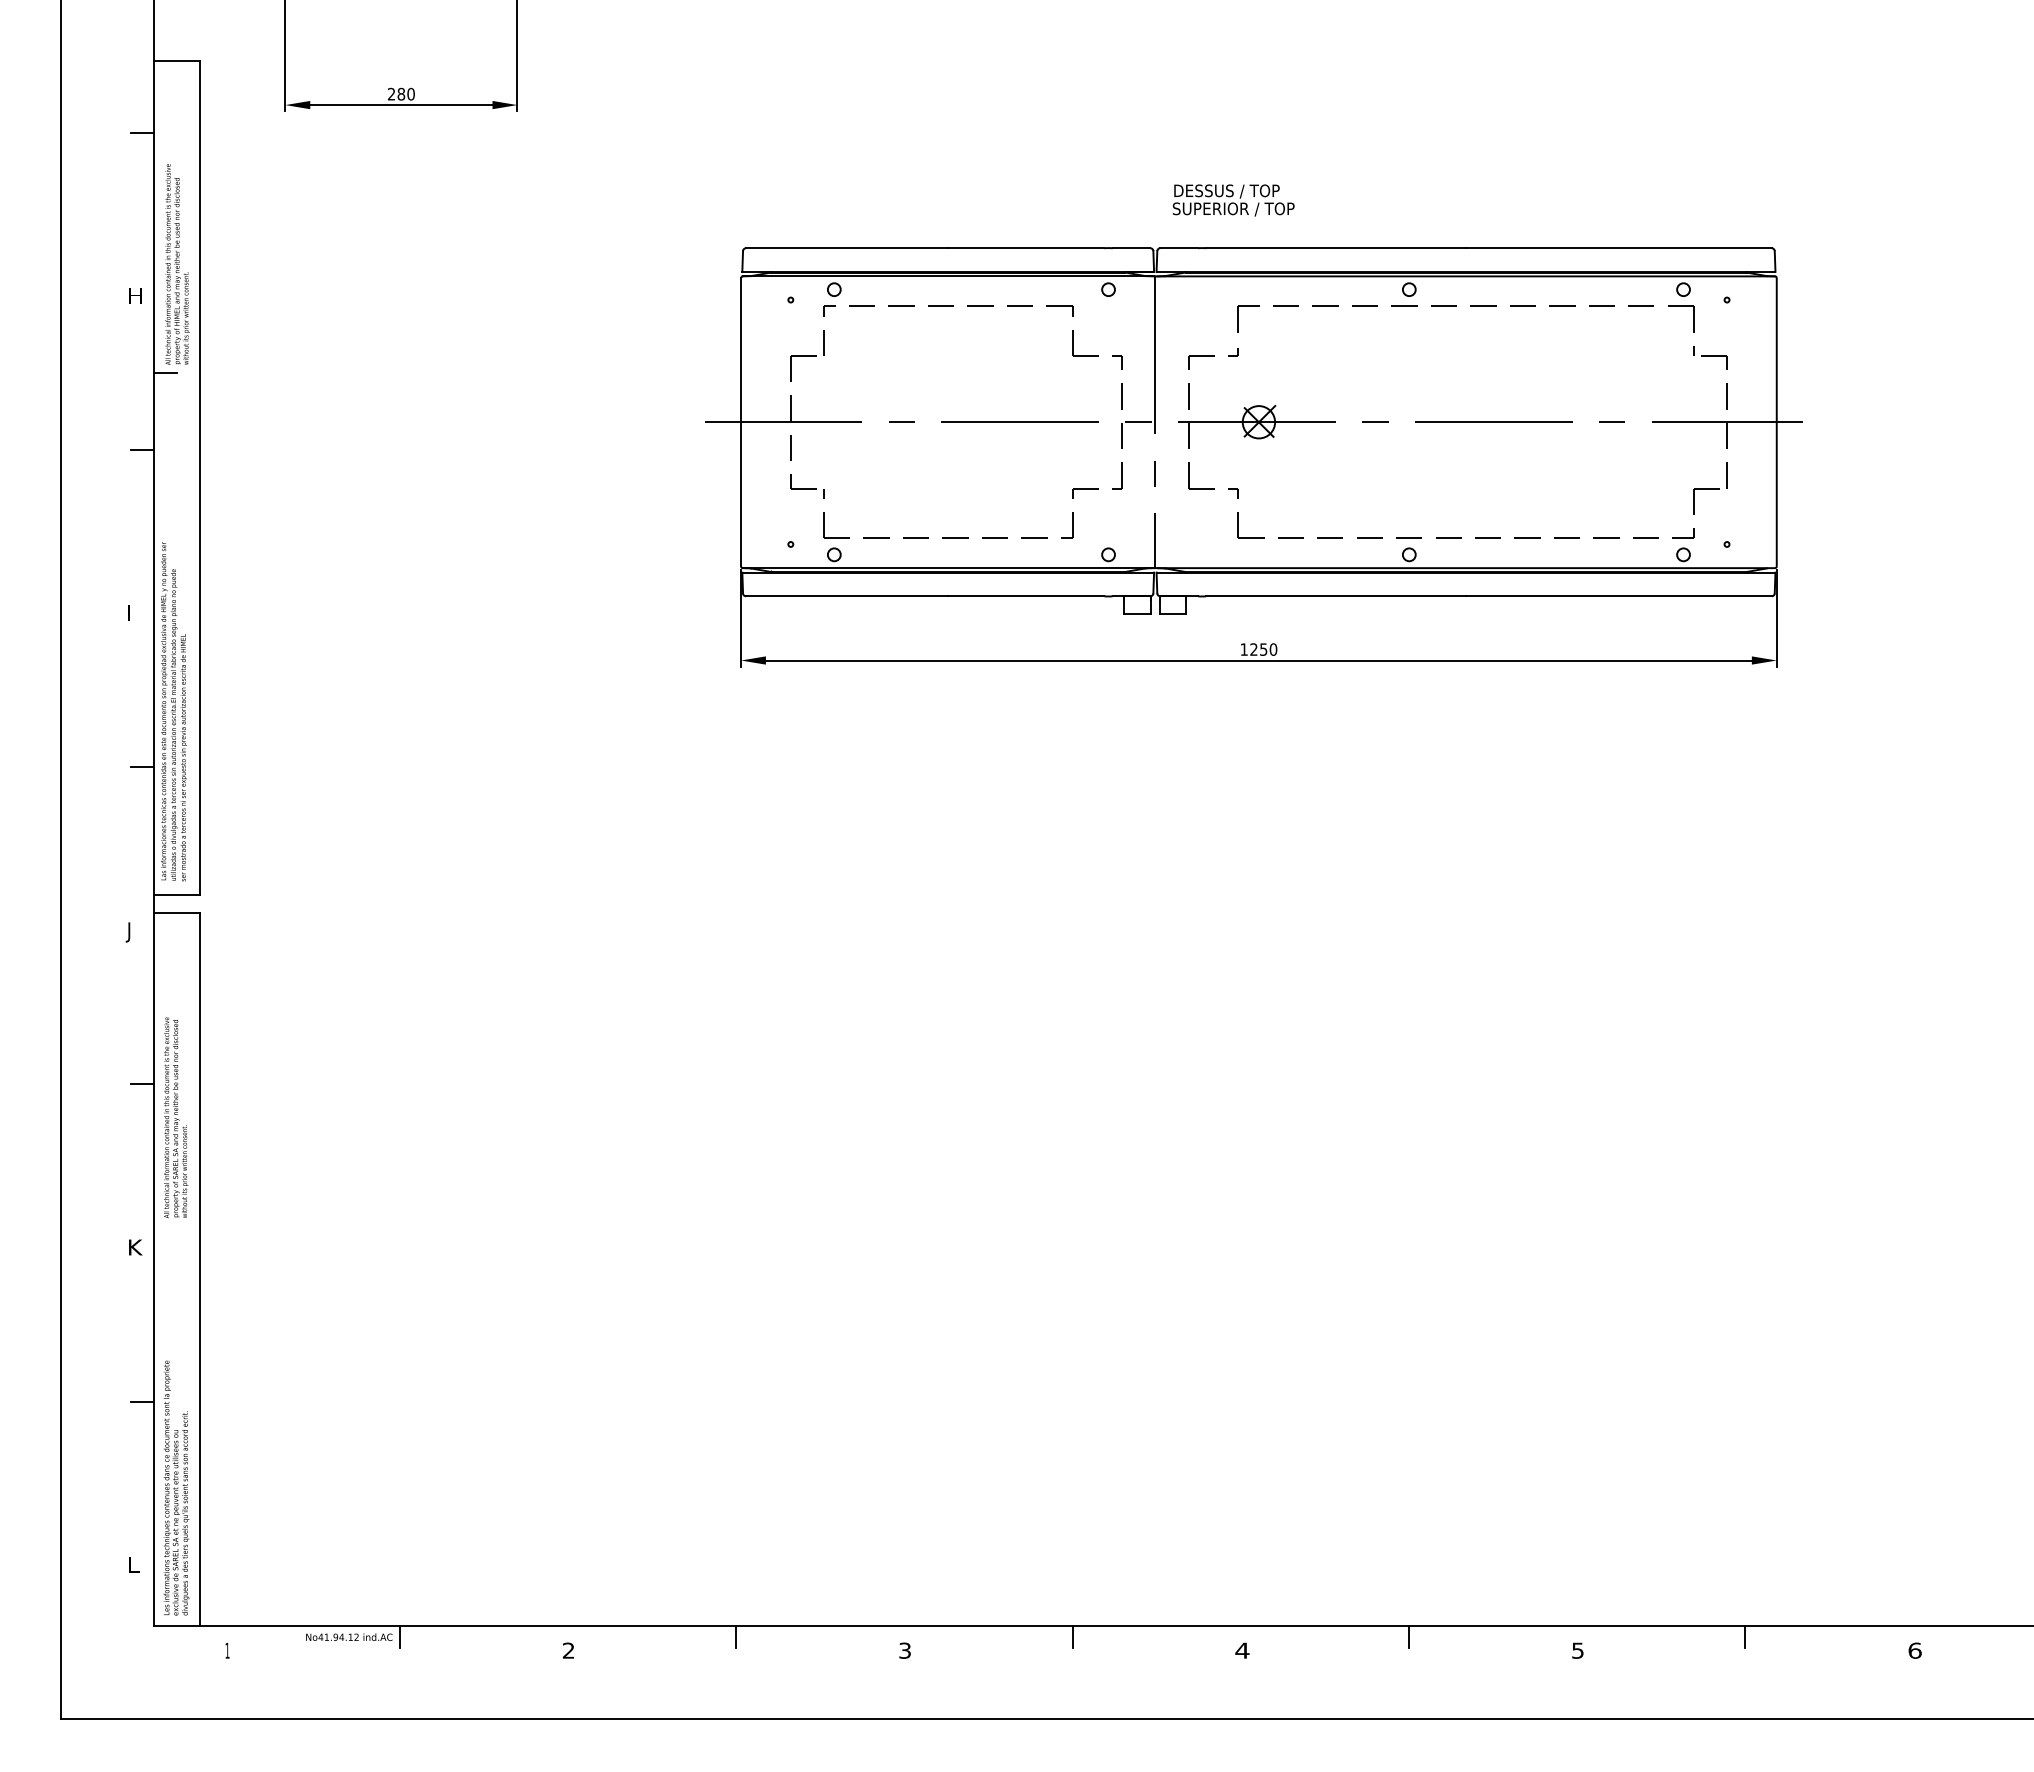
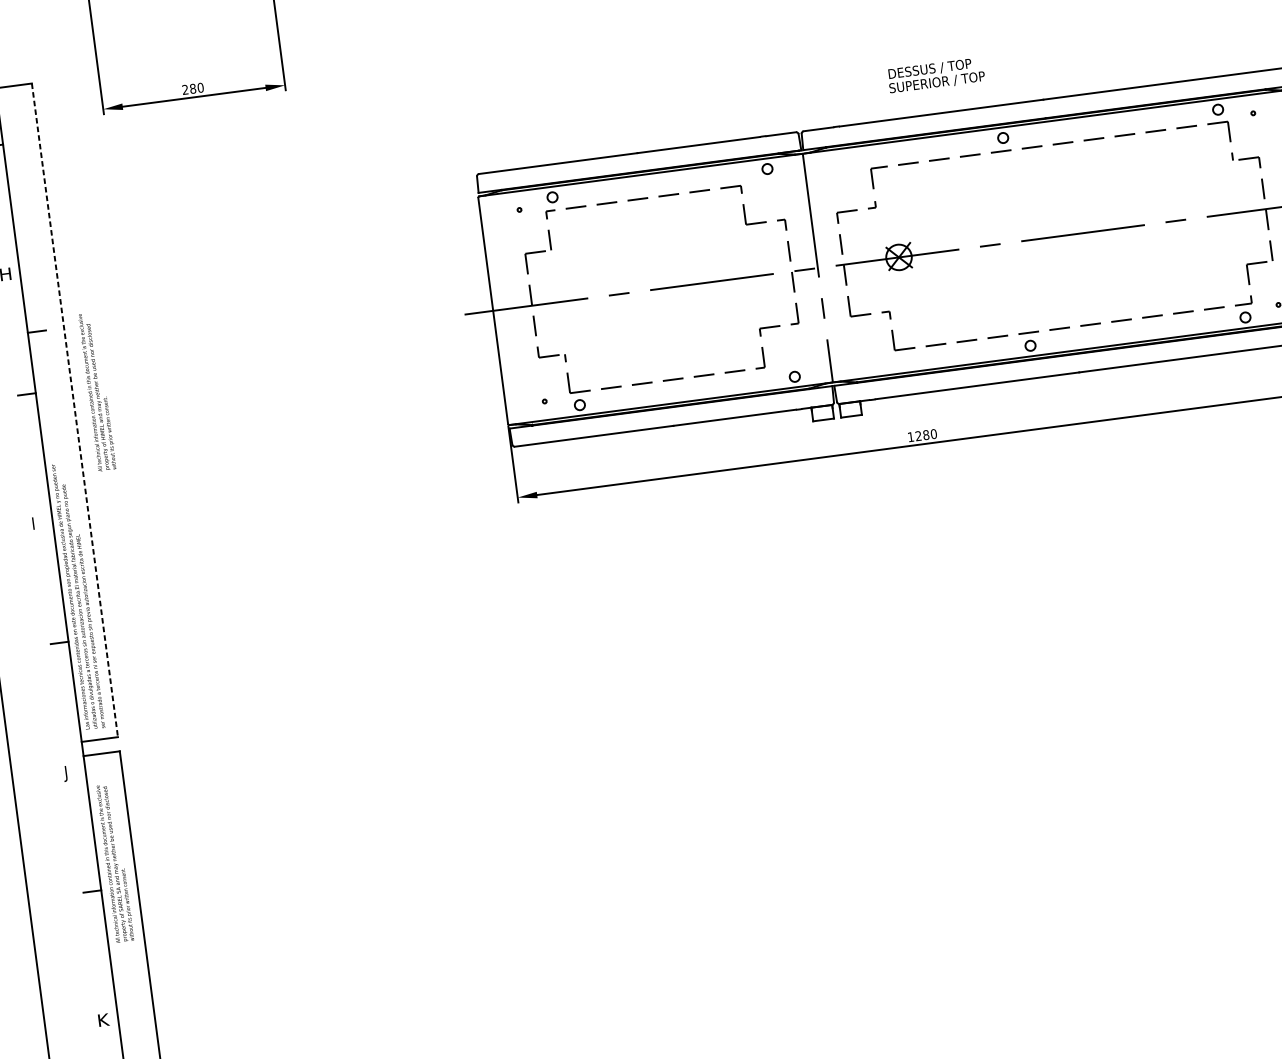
text: (1233, 200) -> (936, 75), moved
text: (177, 264) -> (97, 391), moved
line: (200, 477) -> (75, 409), solid -> dashed
text: (1263, 649) -> (926, 435), 1250 -> 1280
text: (176, 1117) -> (115, 863), moved

